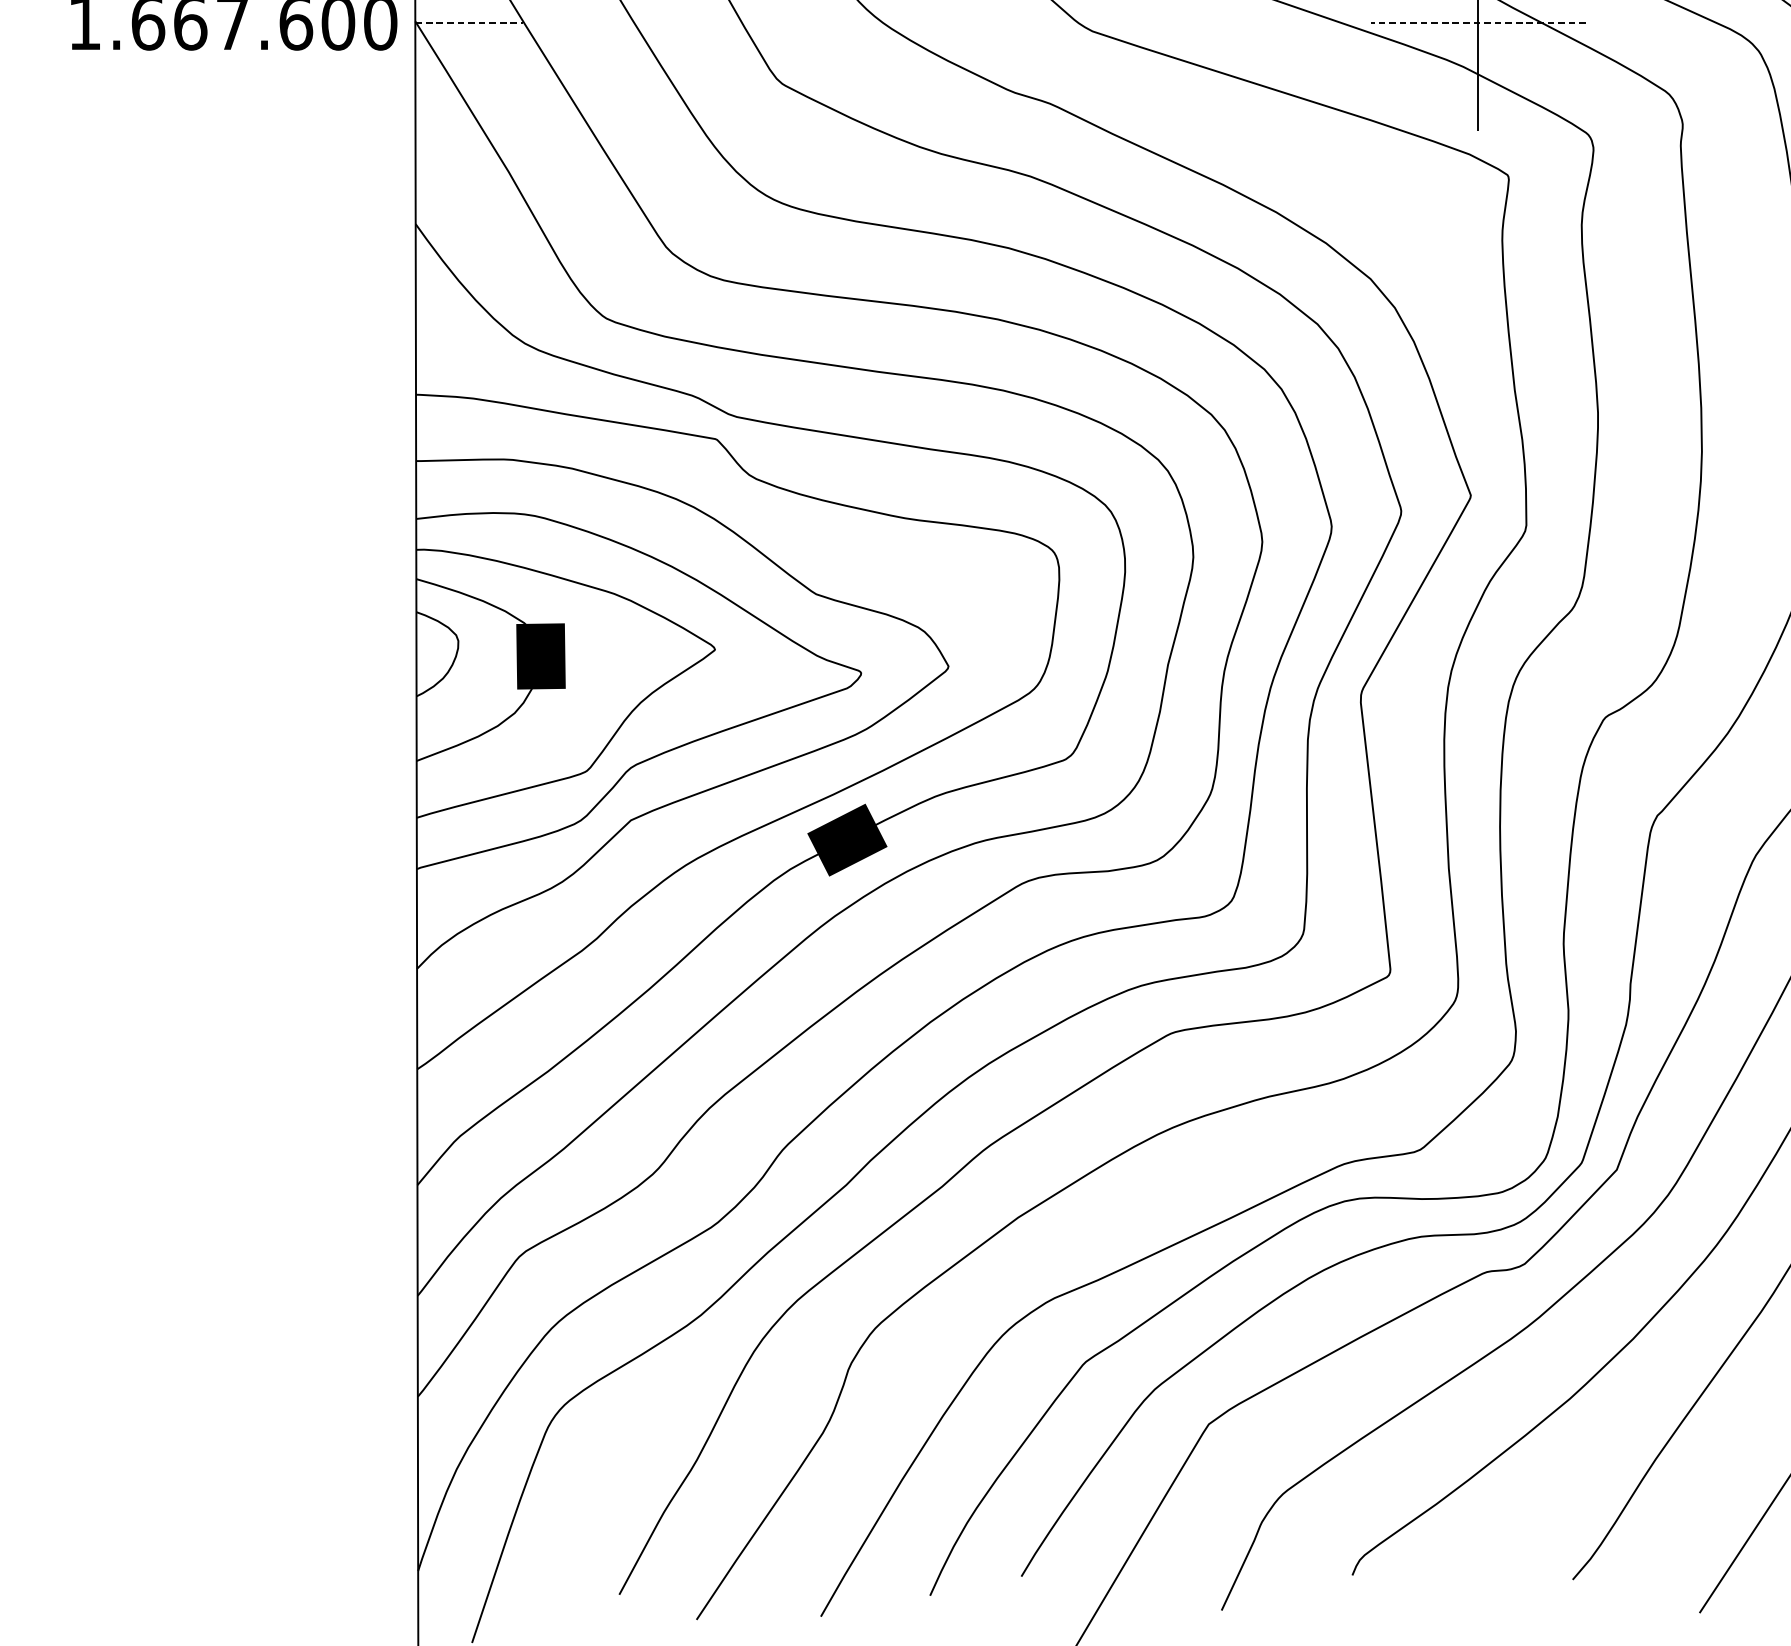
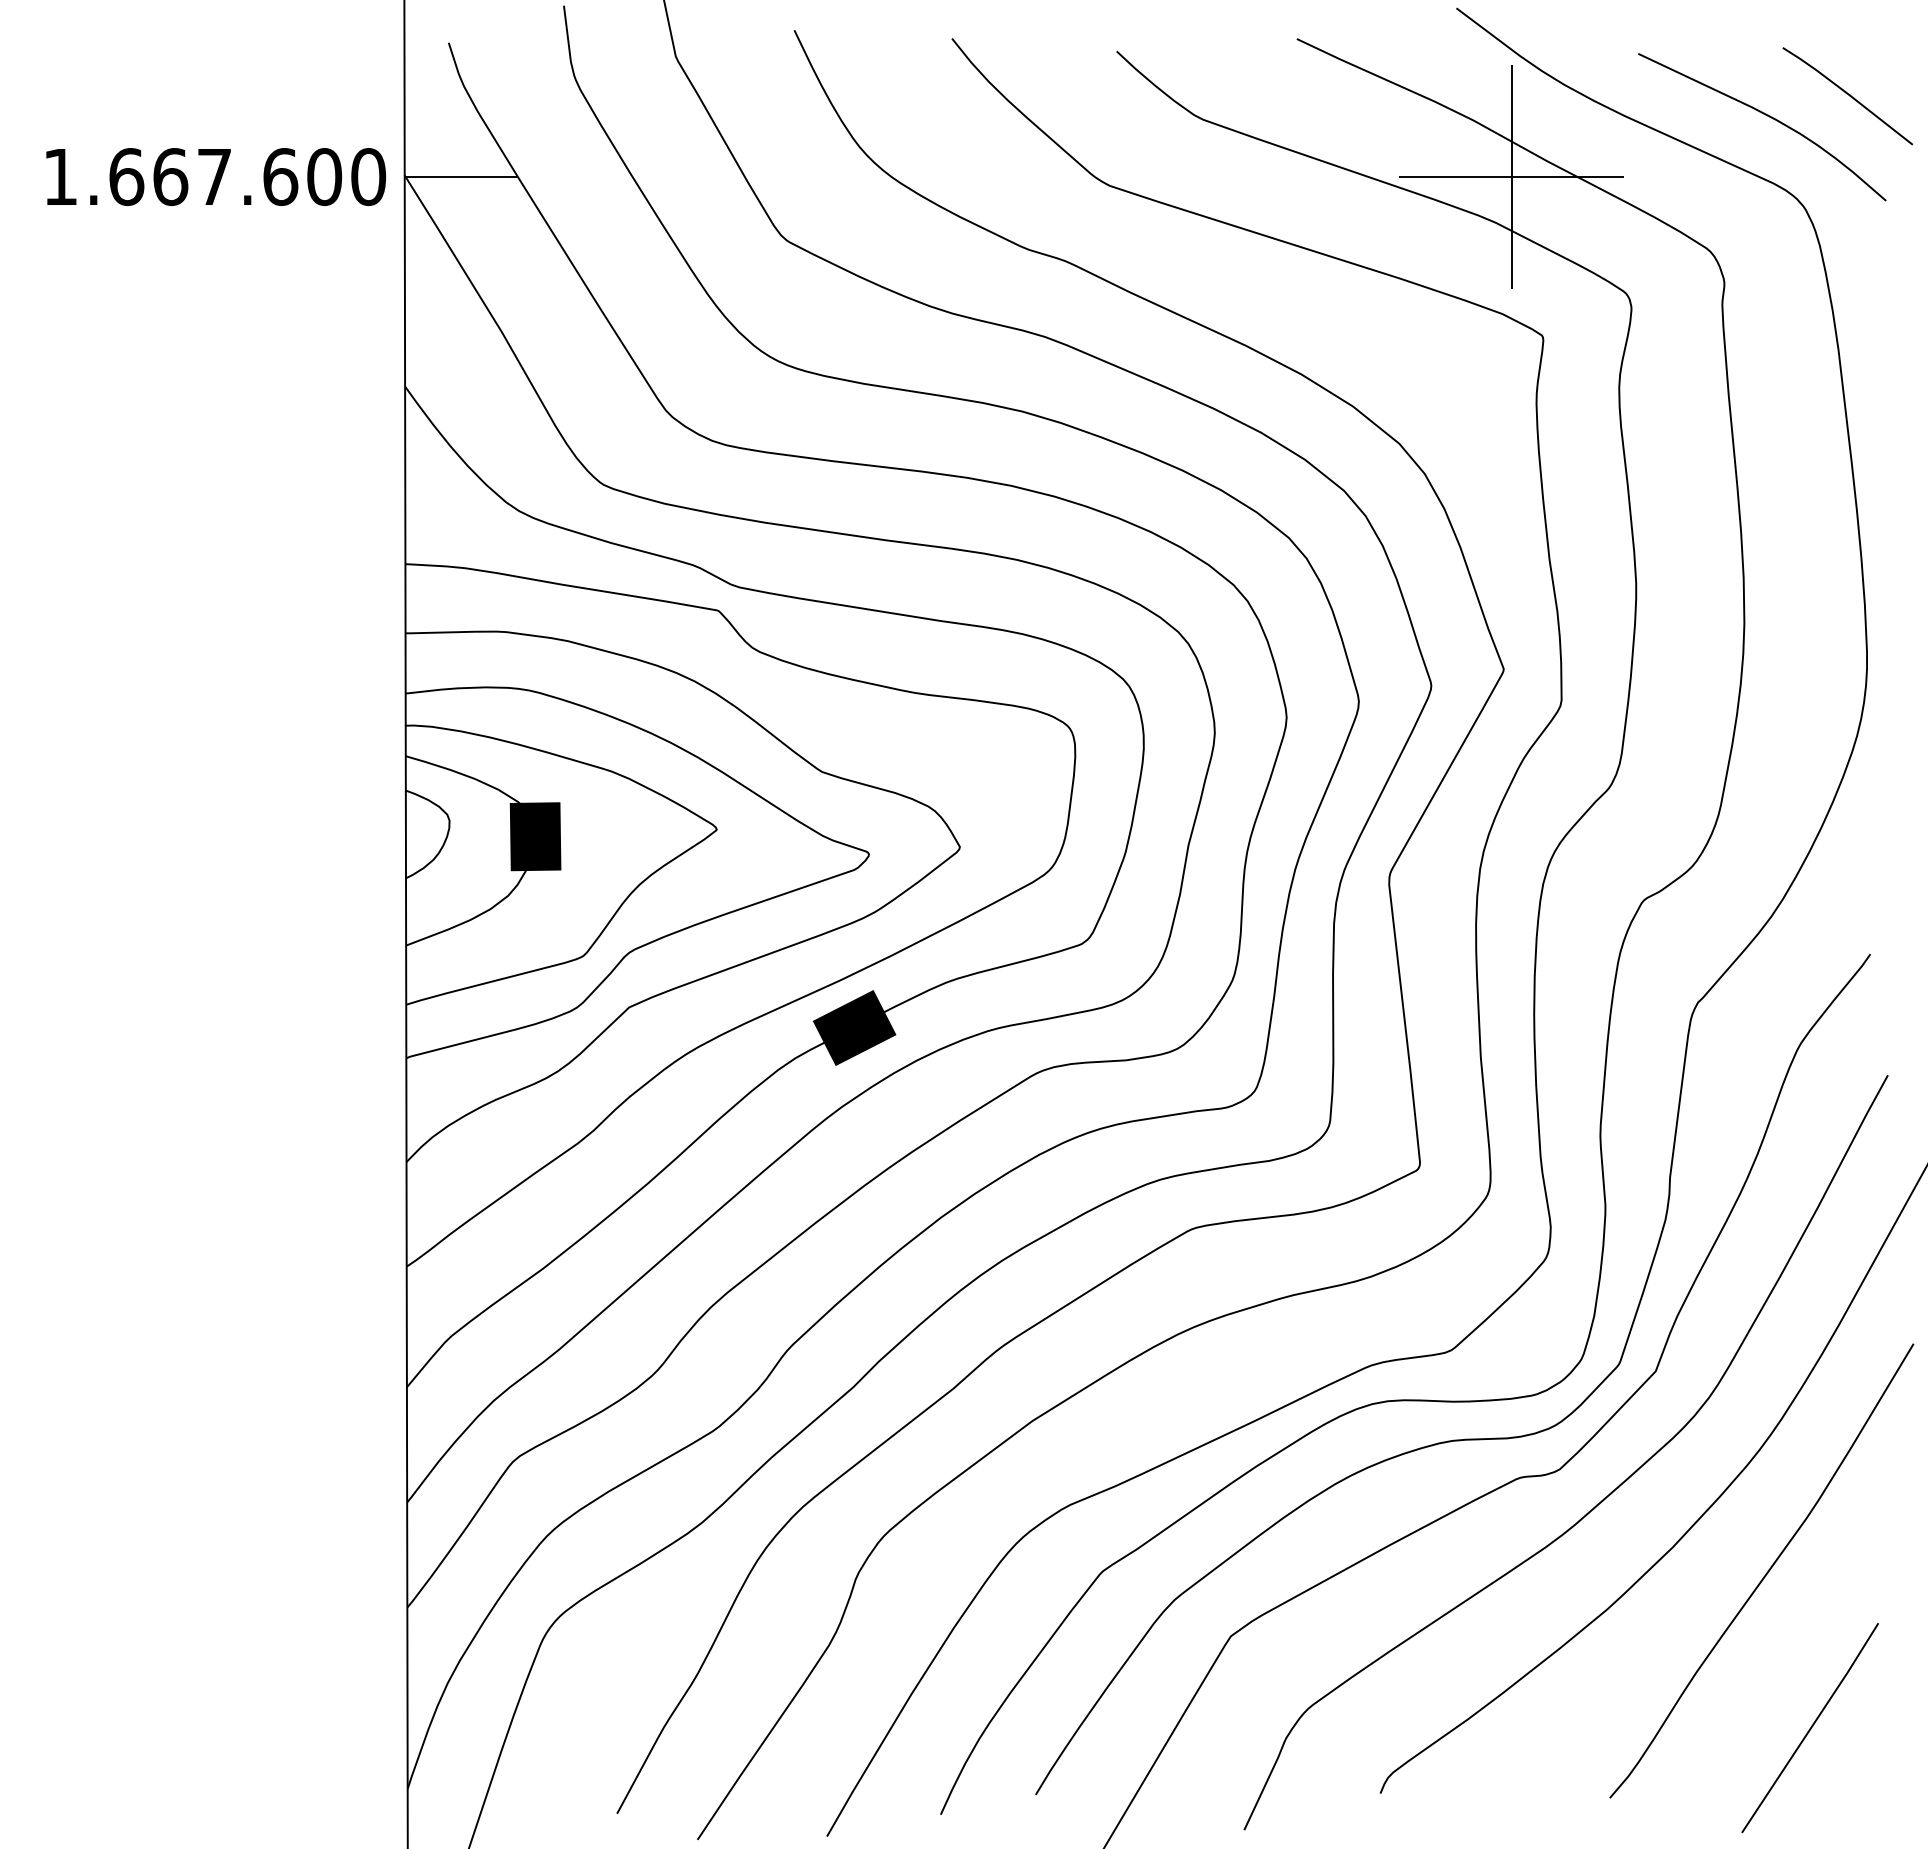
line: (469, 23) -> (461, 177), dashed -> solid
line: (1477, 23) -> (1510, 177), dashed -> solid

